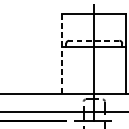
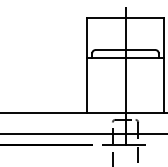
line: (94, 41) -> (125, 50), dashed -> solid
line: (62, 53) -> (87, 65), dashed -> solid

